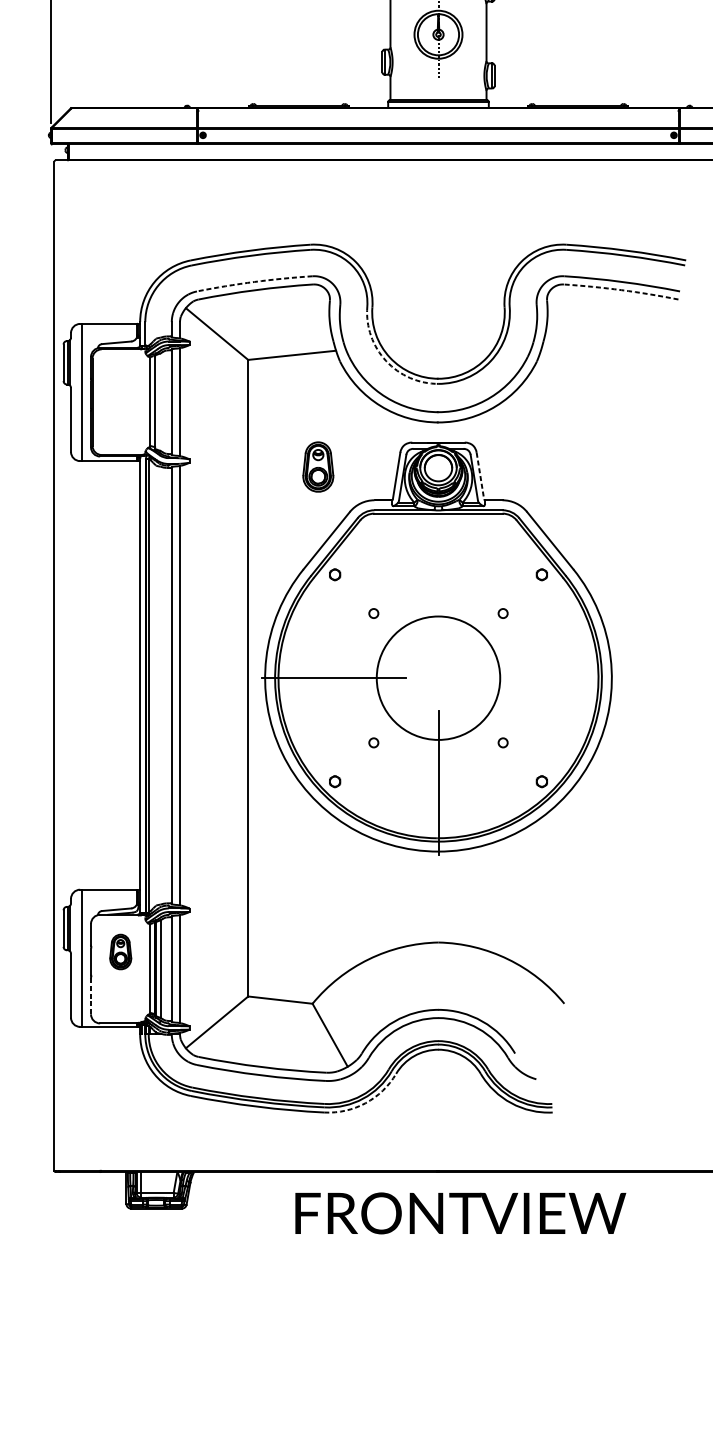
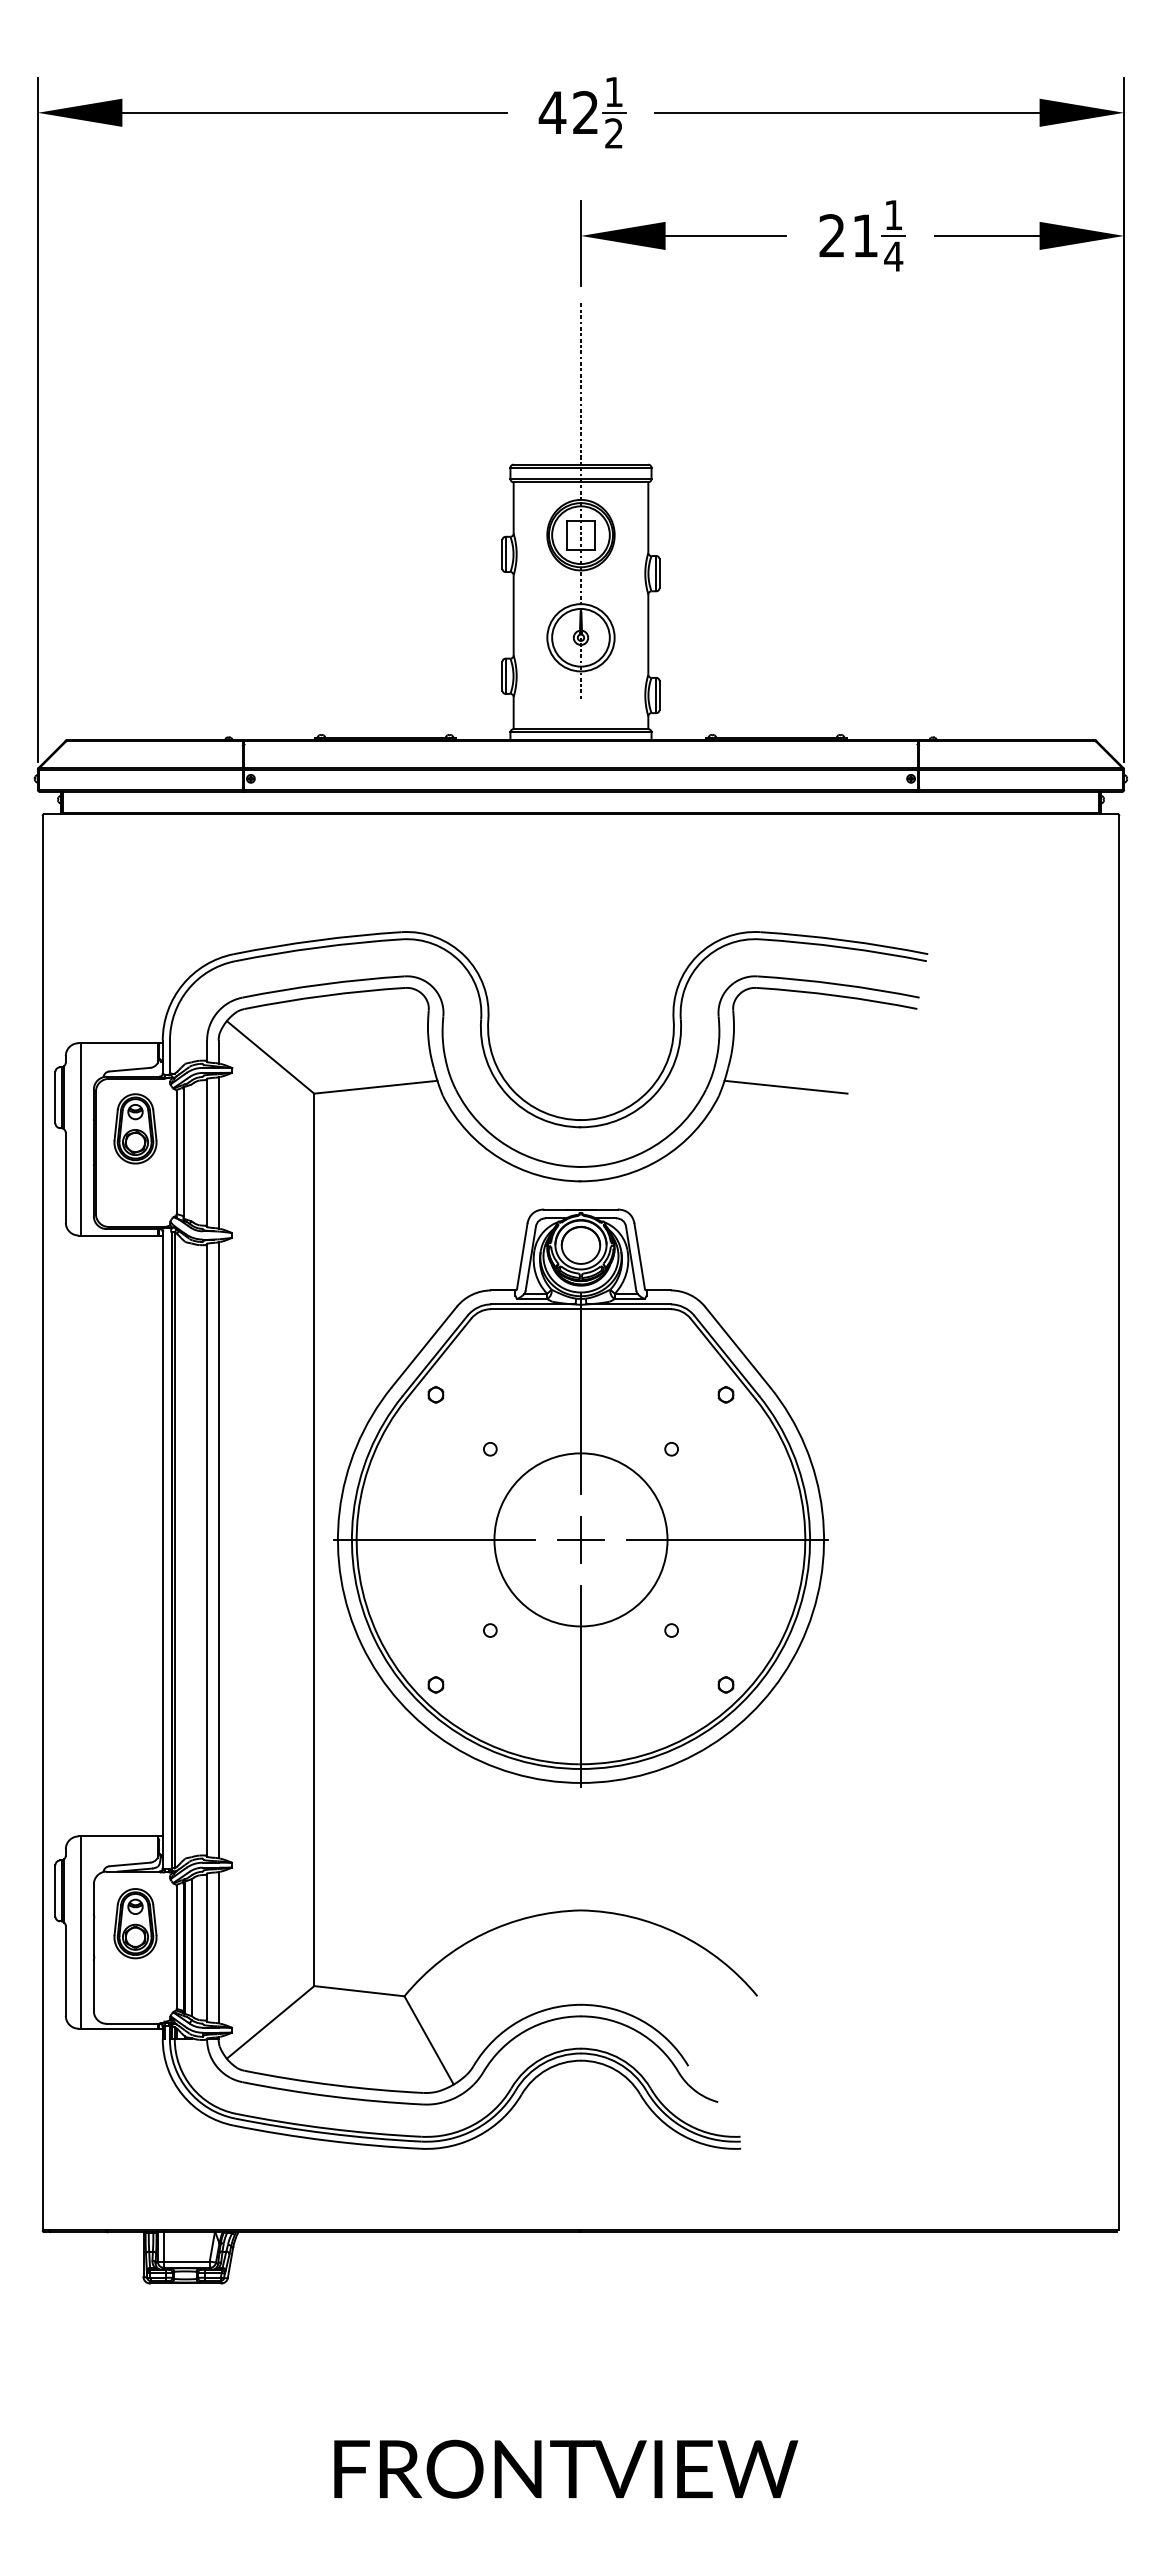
arc: (254, 282) -> (323, 984), dashed -> solid
arc: (621, 289) -> (837, 995), dashed -> solid
line: (584, 354) -> (785, 1086), added
arc: (386, 361) -> (507, 1095), dashed -> solid
part: (318, 466) -> (135, 1128), moved
line: (480, 476) -> (639, 1256), dashed -> solid
line: (438, 573) -> (581, 1392), added
part: (438, 677) -> (580, 1539), added
line: (543, 677) -> (727, 1539), added
part: (120, 951) -> (135, 1923), size x1.43
line: (90, 996) -> (93, 1985), dashed -> solid
arc: (365, 1103) -> (478, 2135), dashed -> solid
text: (460, 1212) -> (566, 2468), moved

